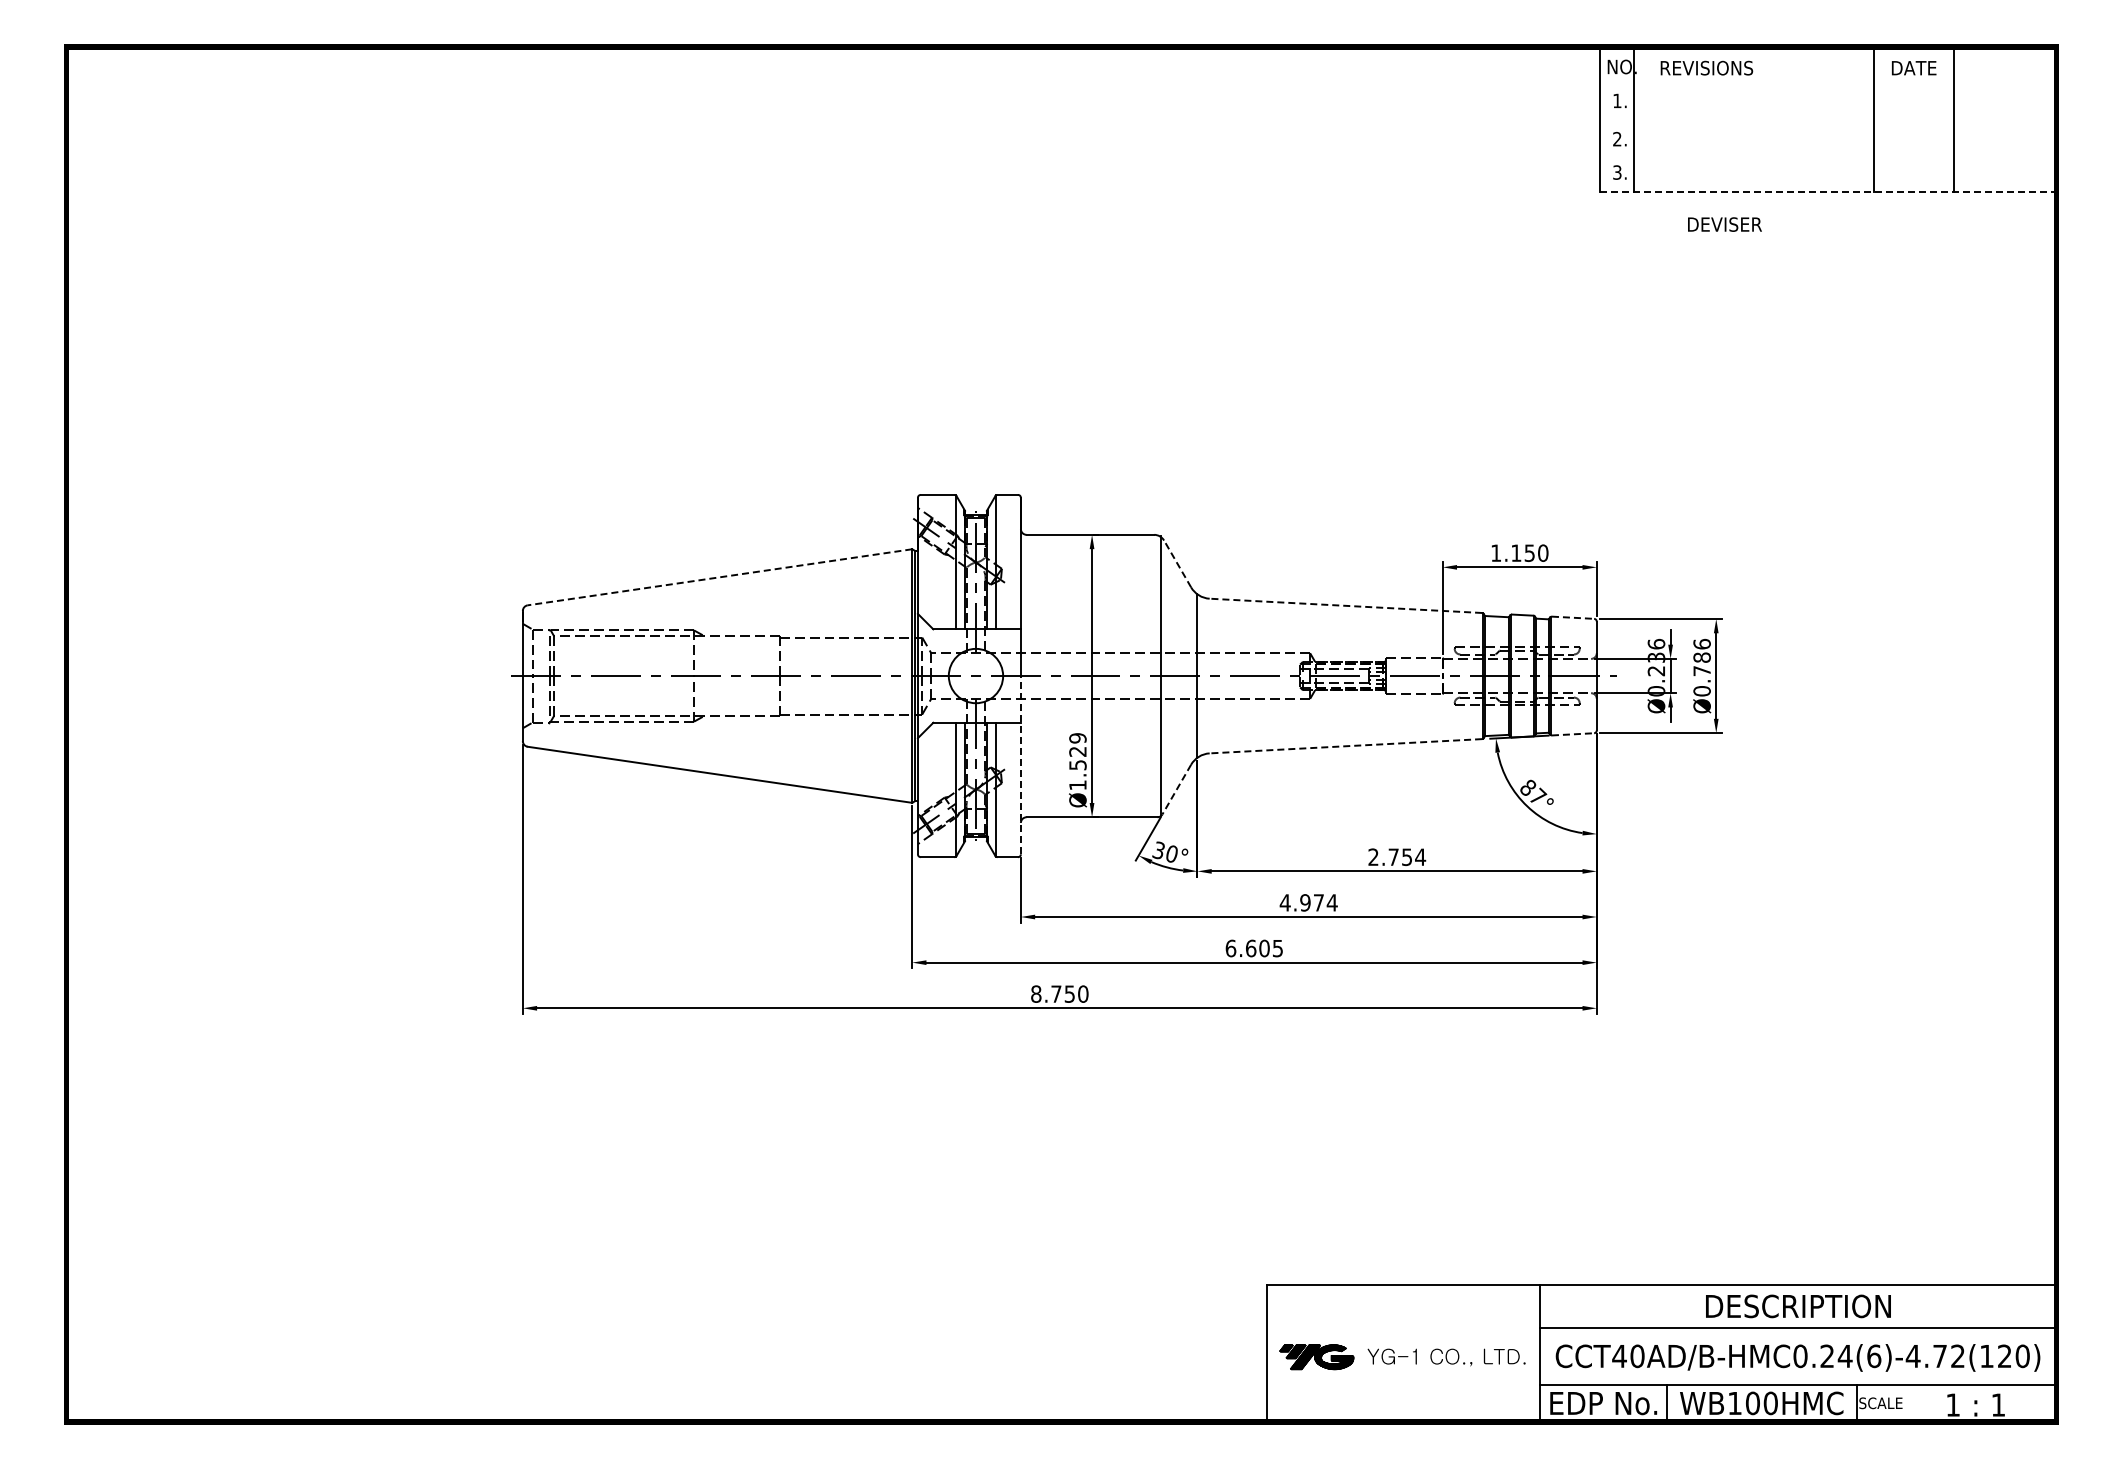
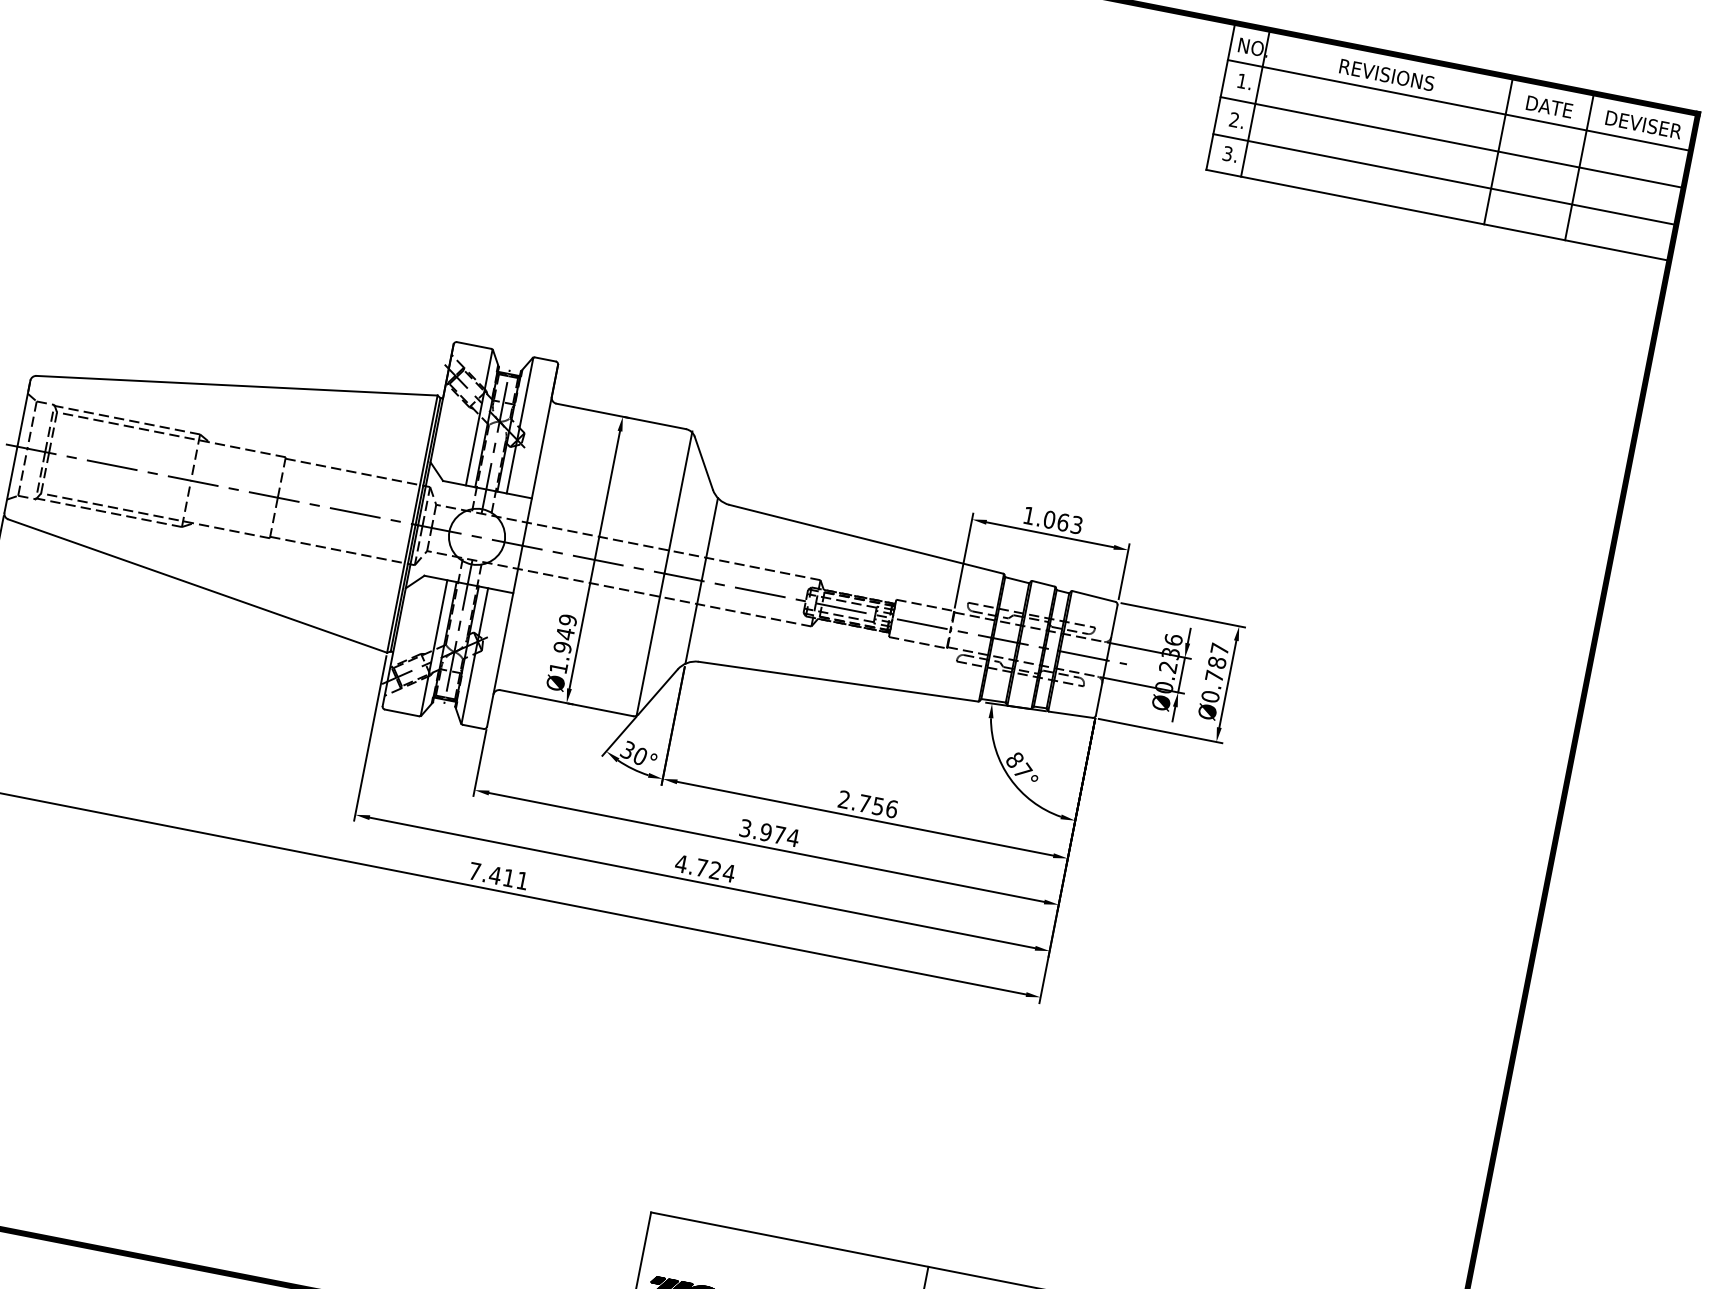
text: (1706, 67) -> (1386, 74), moved
line: (1828, 83) -> (1459, 105), added
line: (1828, 120) -> (1452, 143), added
line: (1828, 156) -> (1445, 179), added
line: (1828, 191) -> (1438, 215), dashed -> solid
text: (1724, 224) -> (1643, 124), moved
text: (1529, 552) -> (1063, 521), 1.150 -> 1.063
line: (1177, 563) -> (703, 462), dashed -> solid
line: (719, 577) -> (236, 385), dashed -> solid
line: (1345, 605) -> (865, 538), dashed -> solid
line: (1573, 617) -> (1094, 596), dashed -> solid
text: (1701, 643) -> (1219, 648), Ø0.786 -> Ø0.787
line: (1573, 734) -> (1071, 715), dashed -> solid
line: (1345, 746) -> (837, 681), dashed -> solid
text: (1077, 758) -> (563, 640), Ø1.529 -> Ø1.949
line: (1020, 764) -> (504, 635), dashed -> solid
line: (1176, 789) -> (657, 691), dashed -> solid
text: (1420, 856) -> (891, 808), 2.754 -> 2.756
text: (1284, 902) -> (744, 827), 4.974 -> 3.974
text: (1254, 948) -> (705, 868), 6.605 -> 4.724
text: (1059, 993) -> (498, 875), 8.750 -> 7.411

